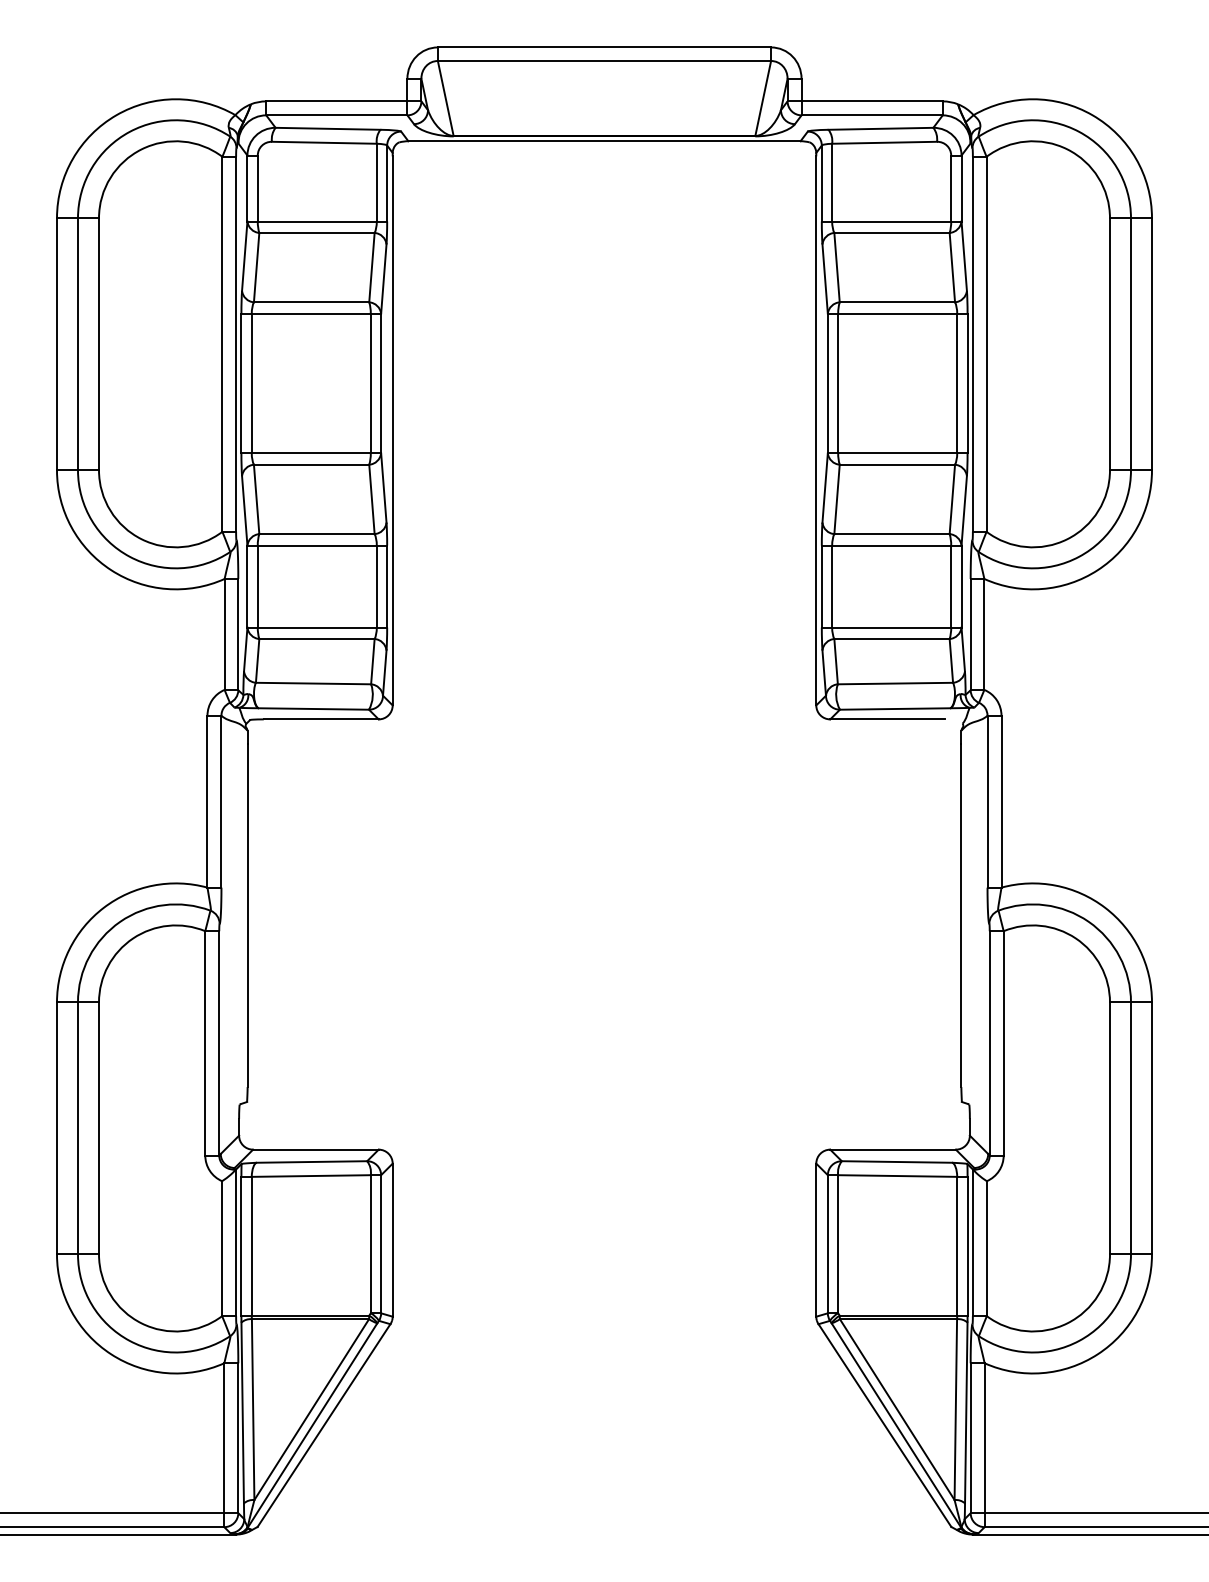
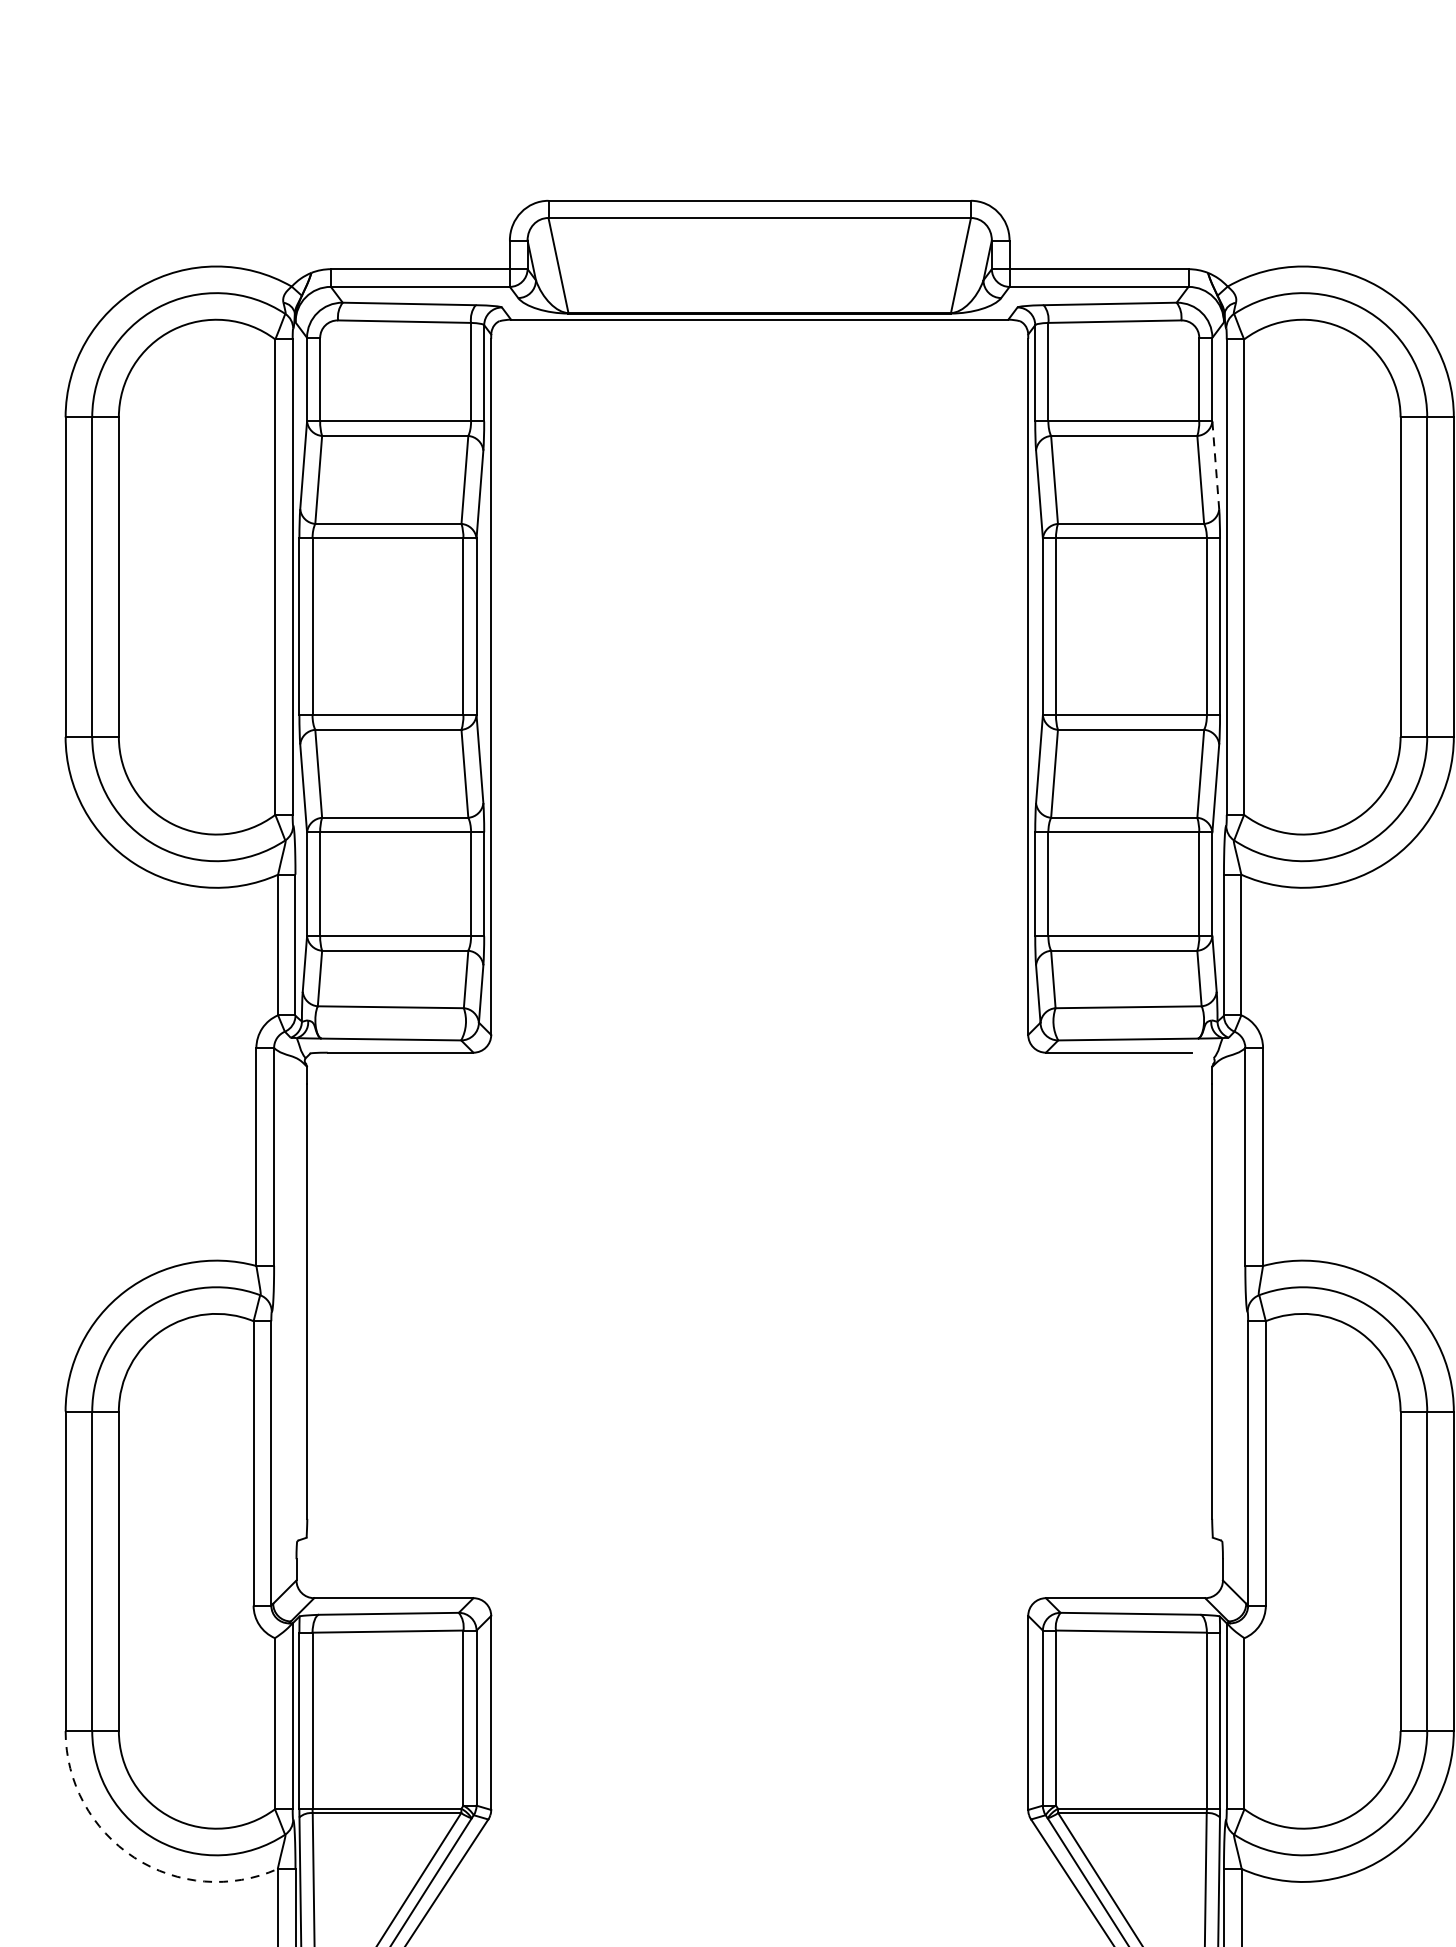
line: (964, 256) -> (1216, 465), solid -> dashed
arc: (111, 1354) -> (134, 1857), solid -> dashed

